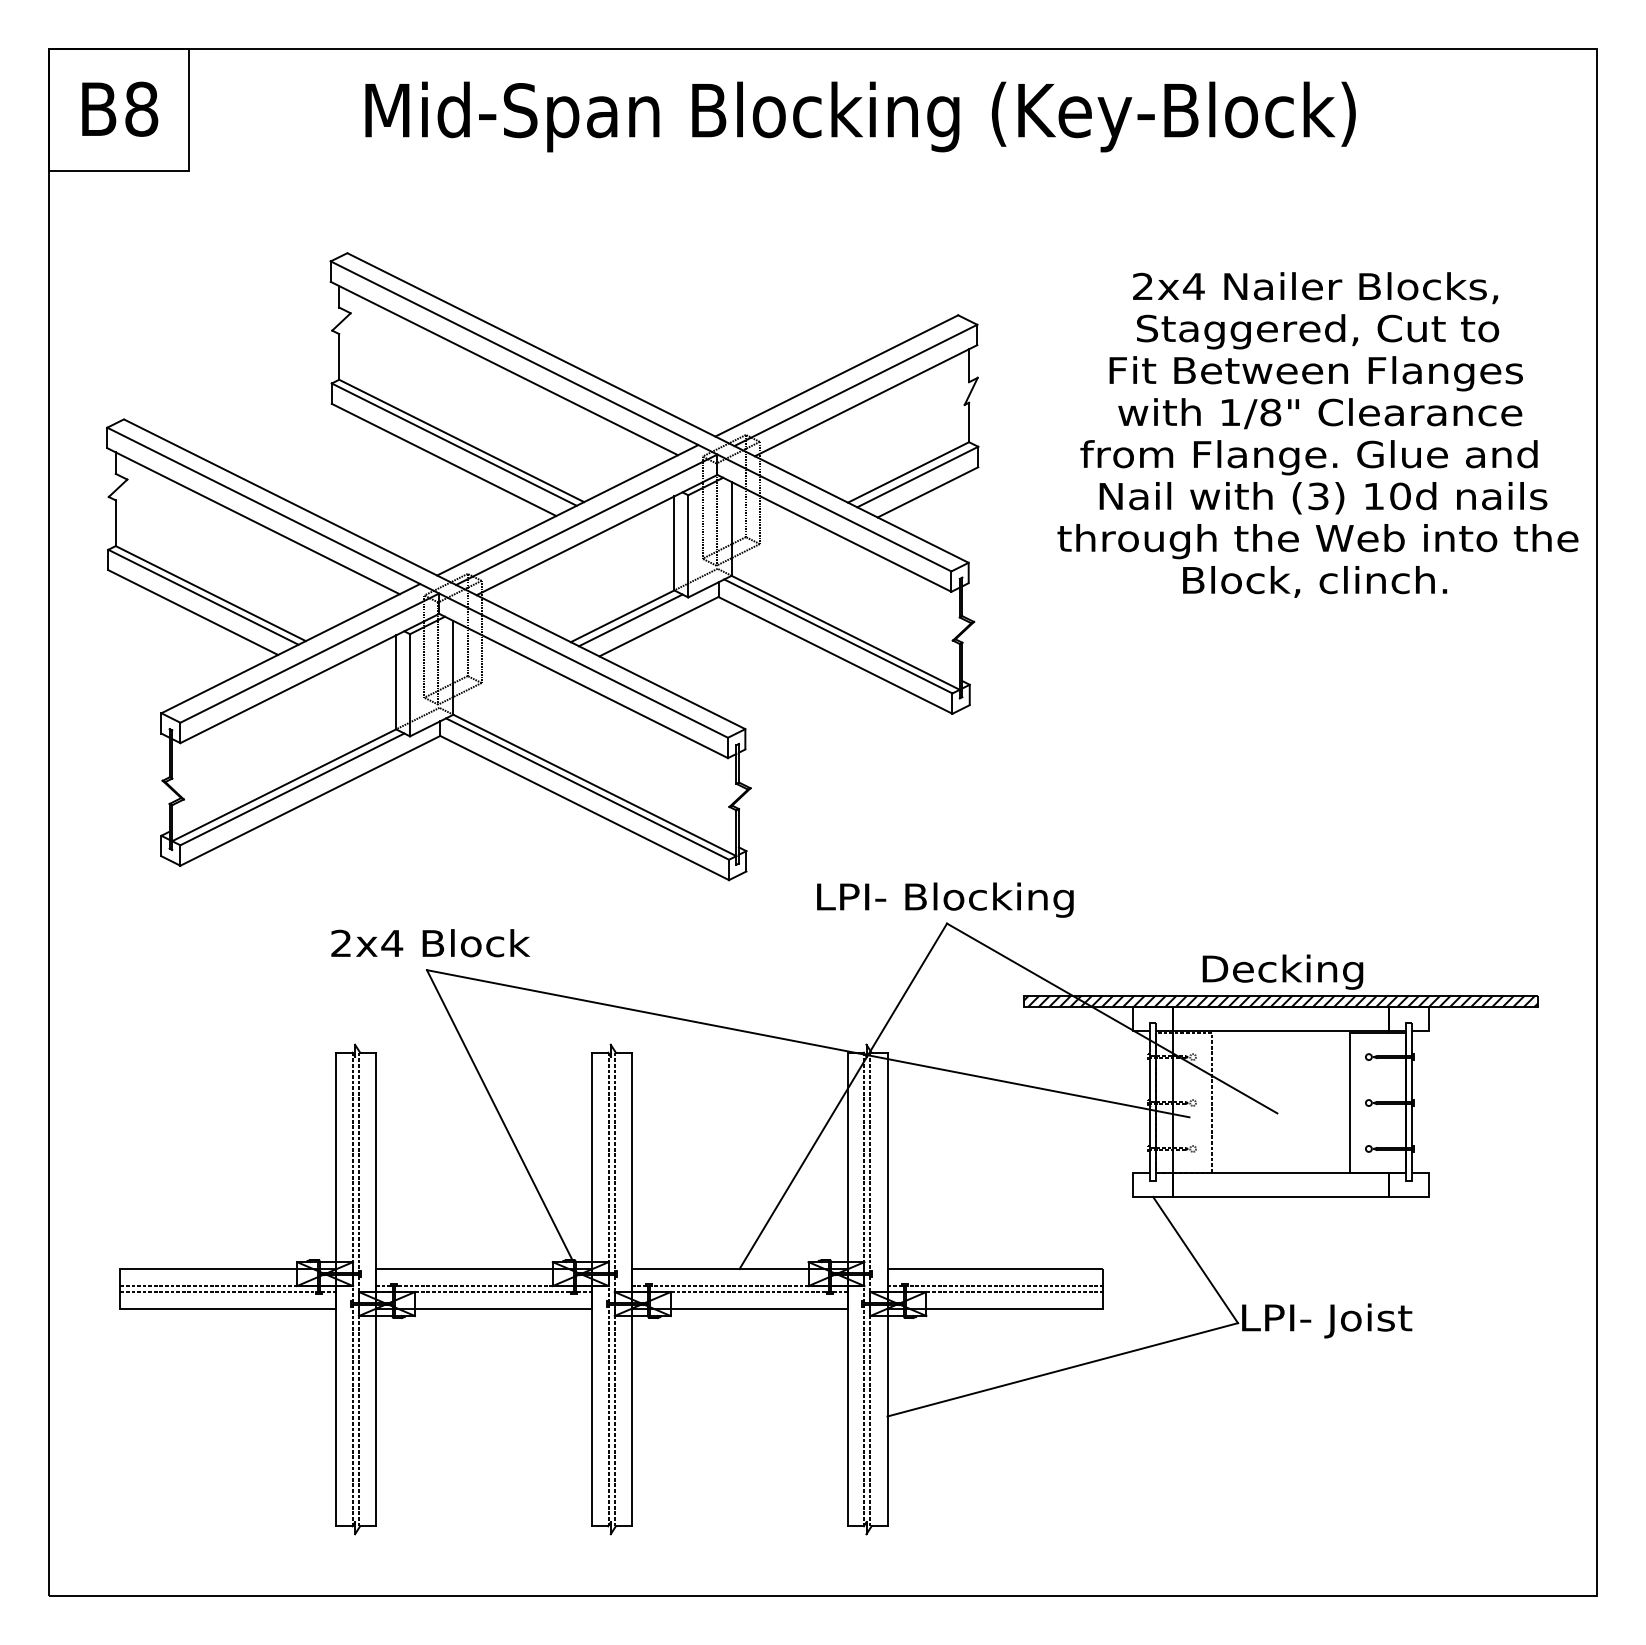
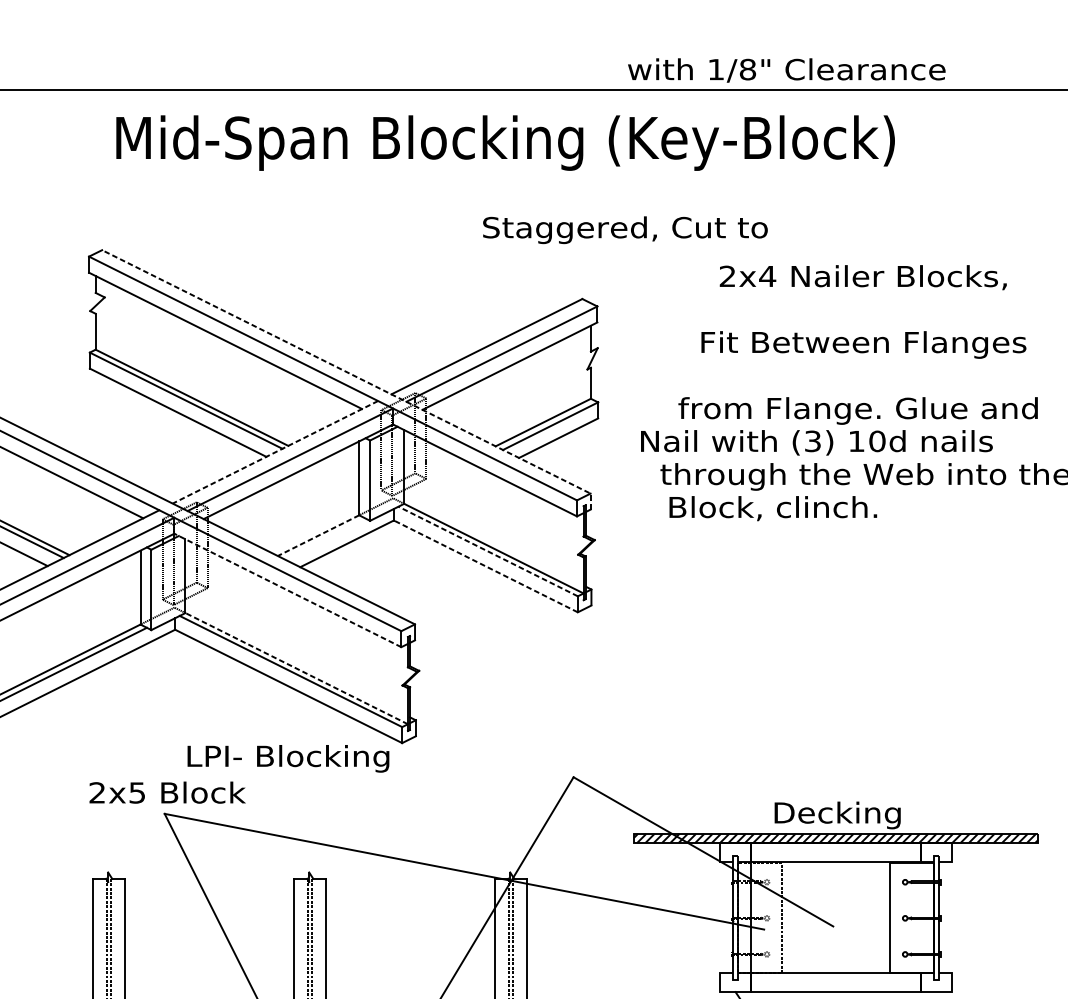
text: (1318, 331) -> (625, 229), moved
line: (667, 412) -> (353, 375), solid -> dashed
text: (1320, 413) -> (787, 70), moved
text: (1323, 498) -> (816, 443), moved
line: (567, 510) -> (275, 452), solid -> dashed
text: (1315, 581) -> (773, 508), moved
line: (622, 616) -> (318, 535), solid -> dashed
line: (630, 620) -> (324, 538), removed
line: (838, 636) -> (488, 551), solid -> dashed
line: (835, 655) -> (485, 566), solid -> dashed
line: (583, 685) -> (287, 590), solid -> dashed
line: (594, 785) -> (296, 668), solid -> dashed
text: (945, 899) -> (288, 758), moved
text: (392, 943) -> (137, 792), 2x4 -> 2x5

